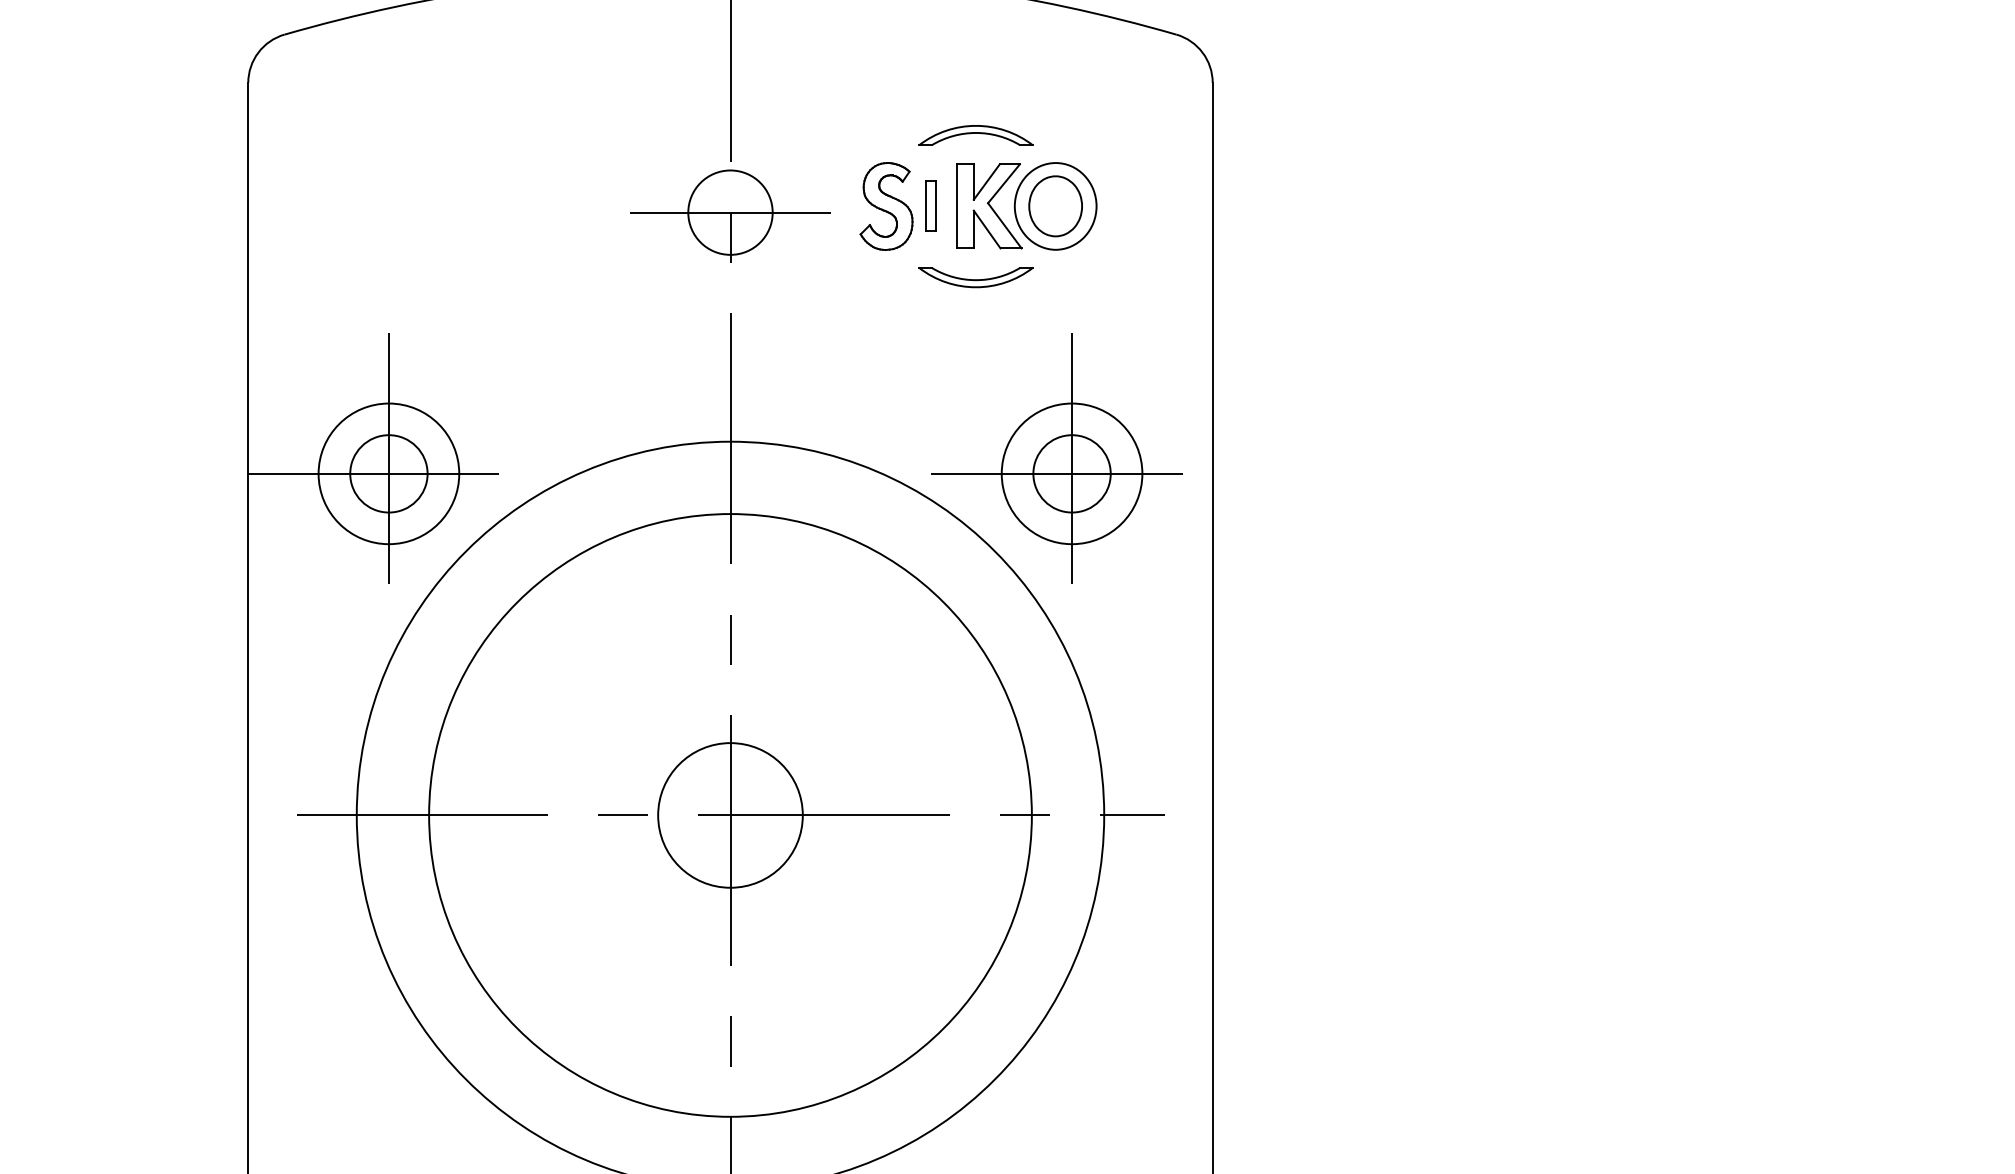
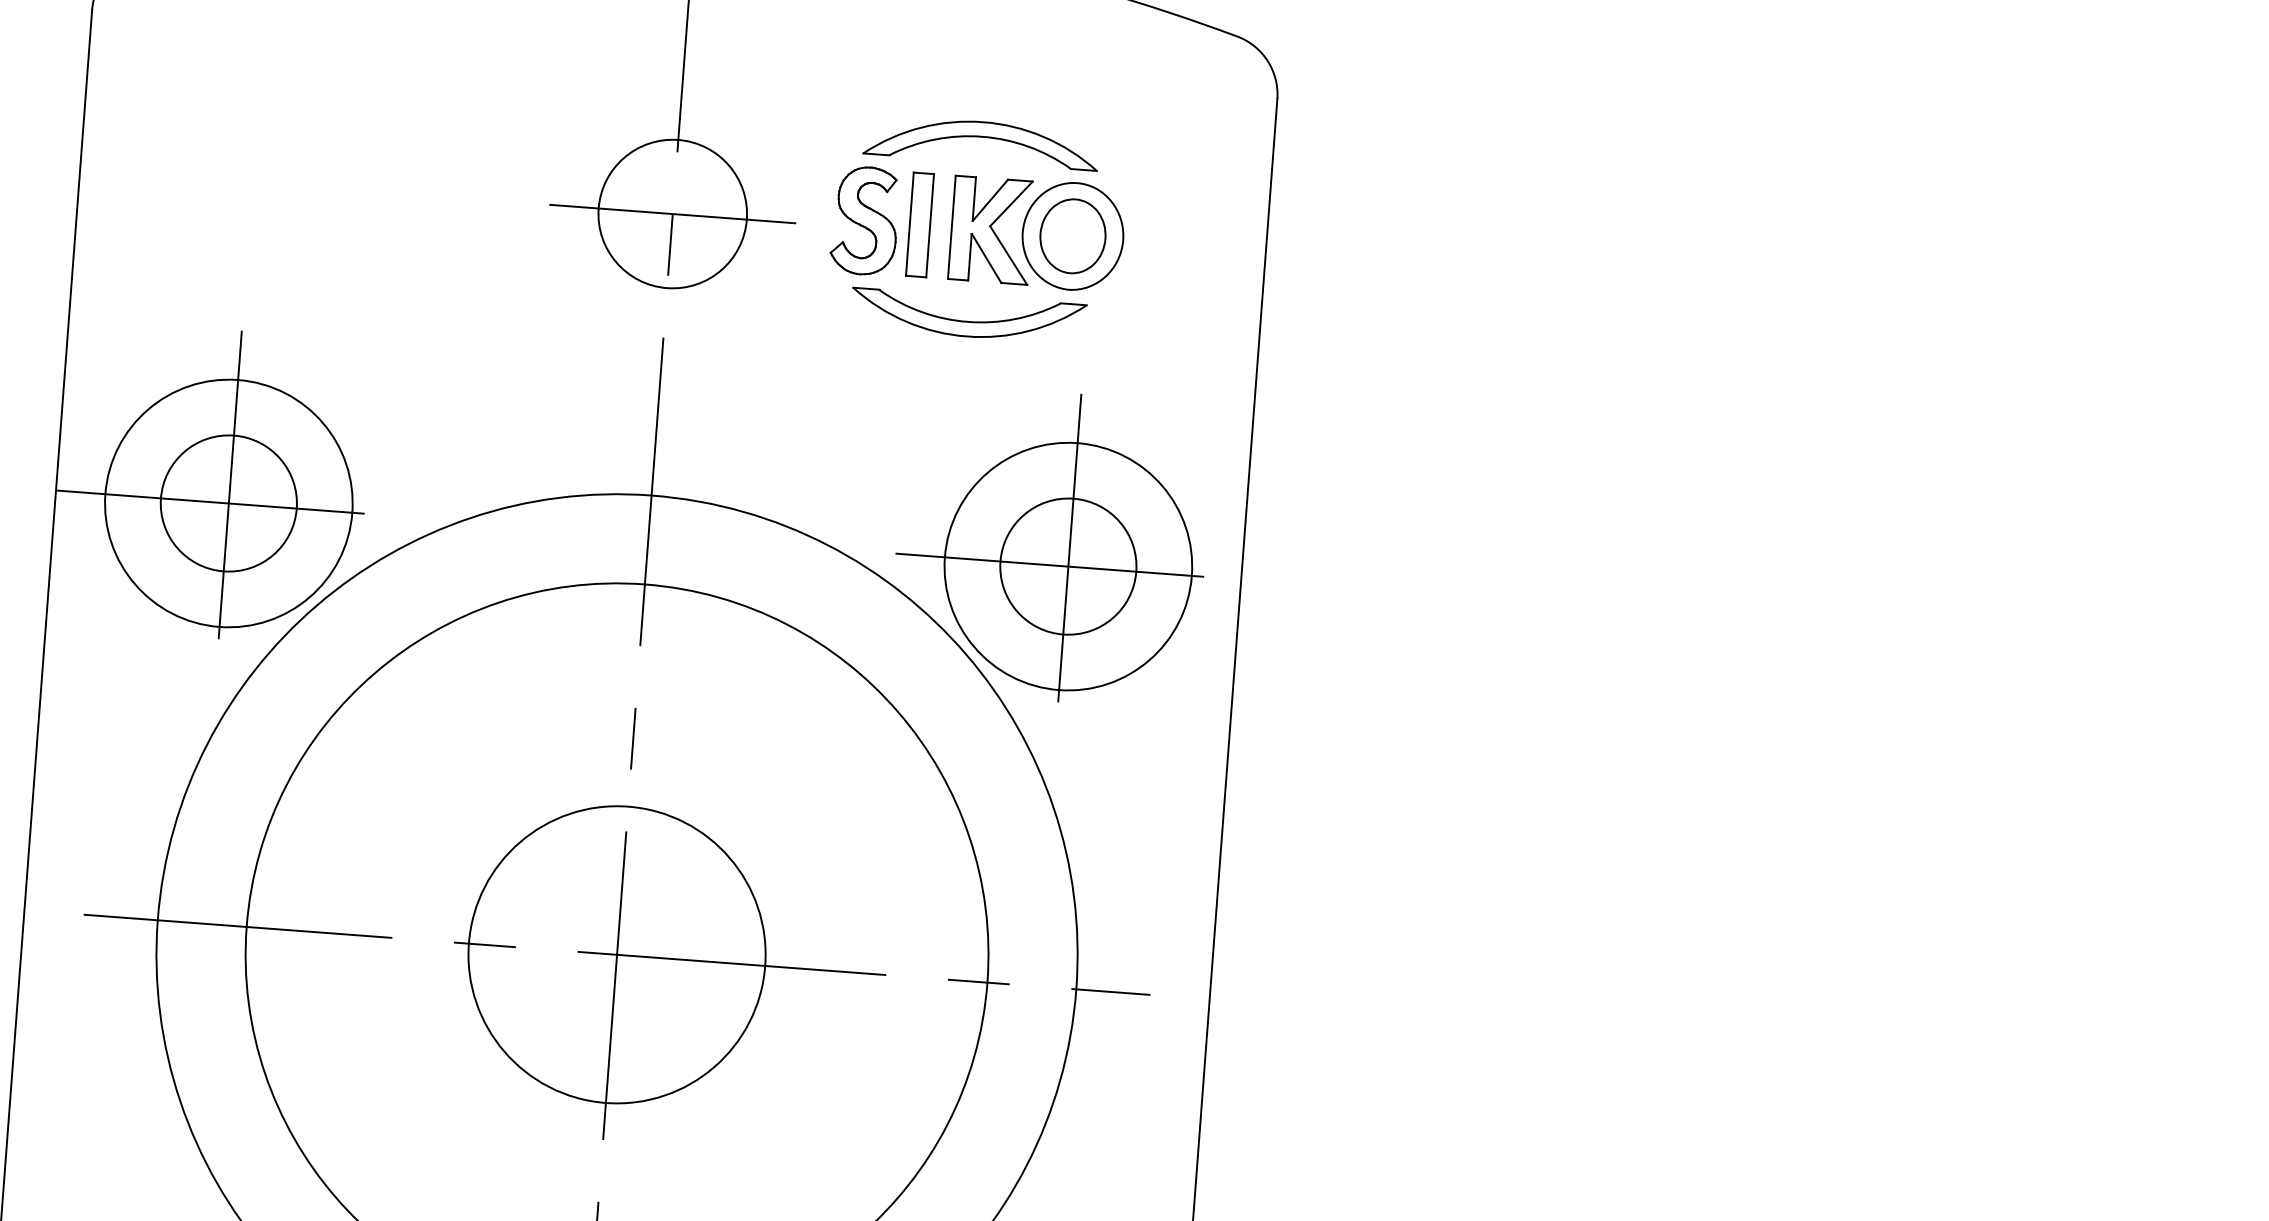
part: (975, 135) -> (980, 141), size x1.67
part: (930, 205) -> (919, 223), size x1.67
circle: (730, 212) -> (672, 213), size x1.43
part: (975, 277) -> (967, 316), size x1.67
circle: (388, 473) -> (228, 503), size x1.43
circle: (388, 473) -> (228, 503), size x1.43
circle: (1071, 473) -> (1067, 566), size x1.43
circle: (1071, 473) -> (1067, 566), size x1.43
circle: (730, 814) -> (617, 953), size x1.67

